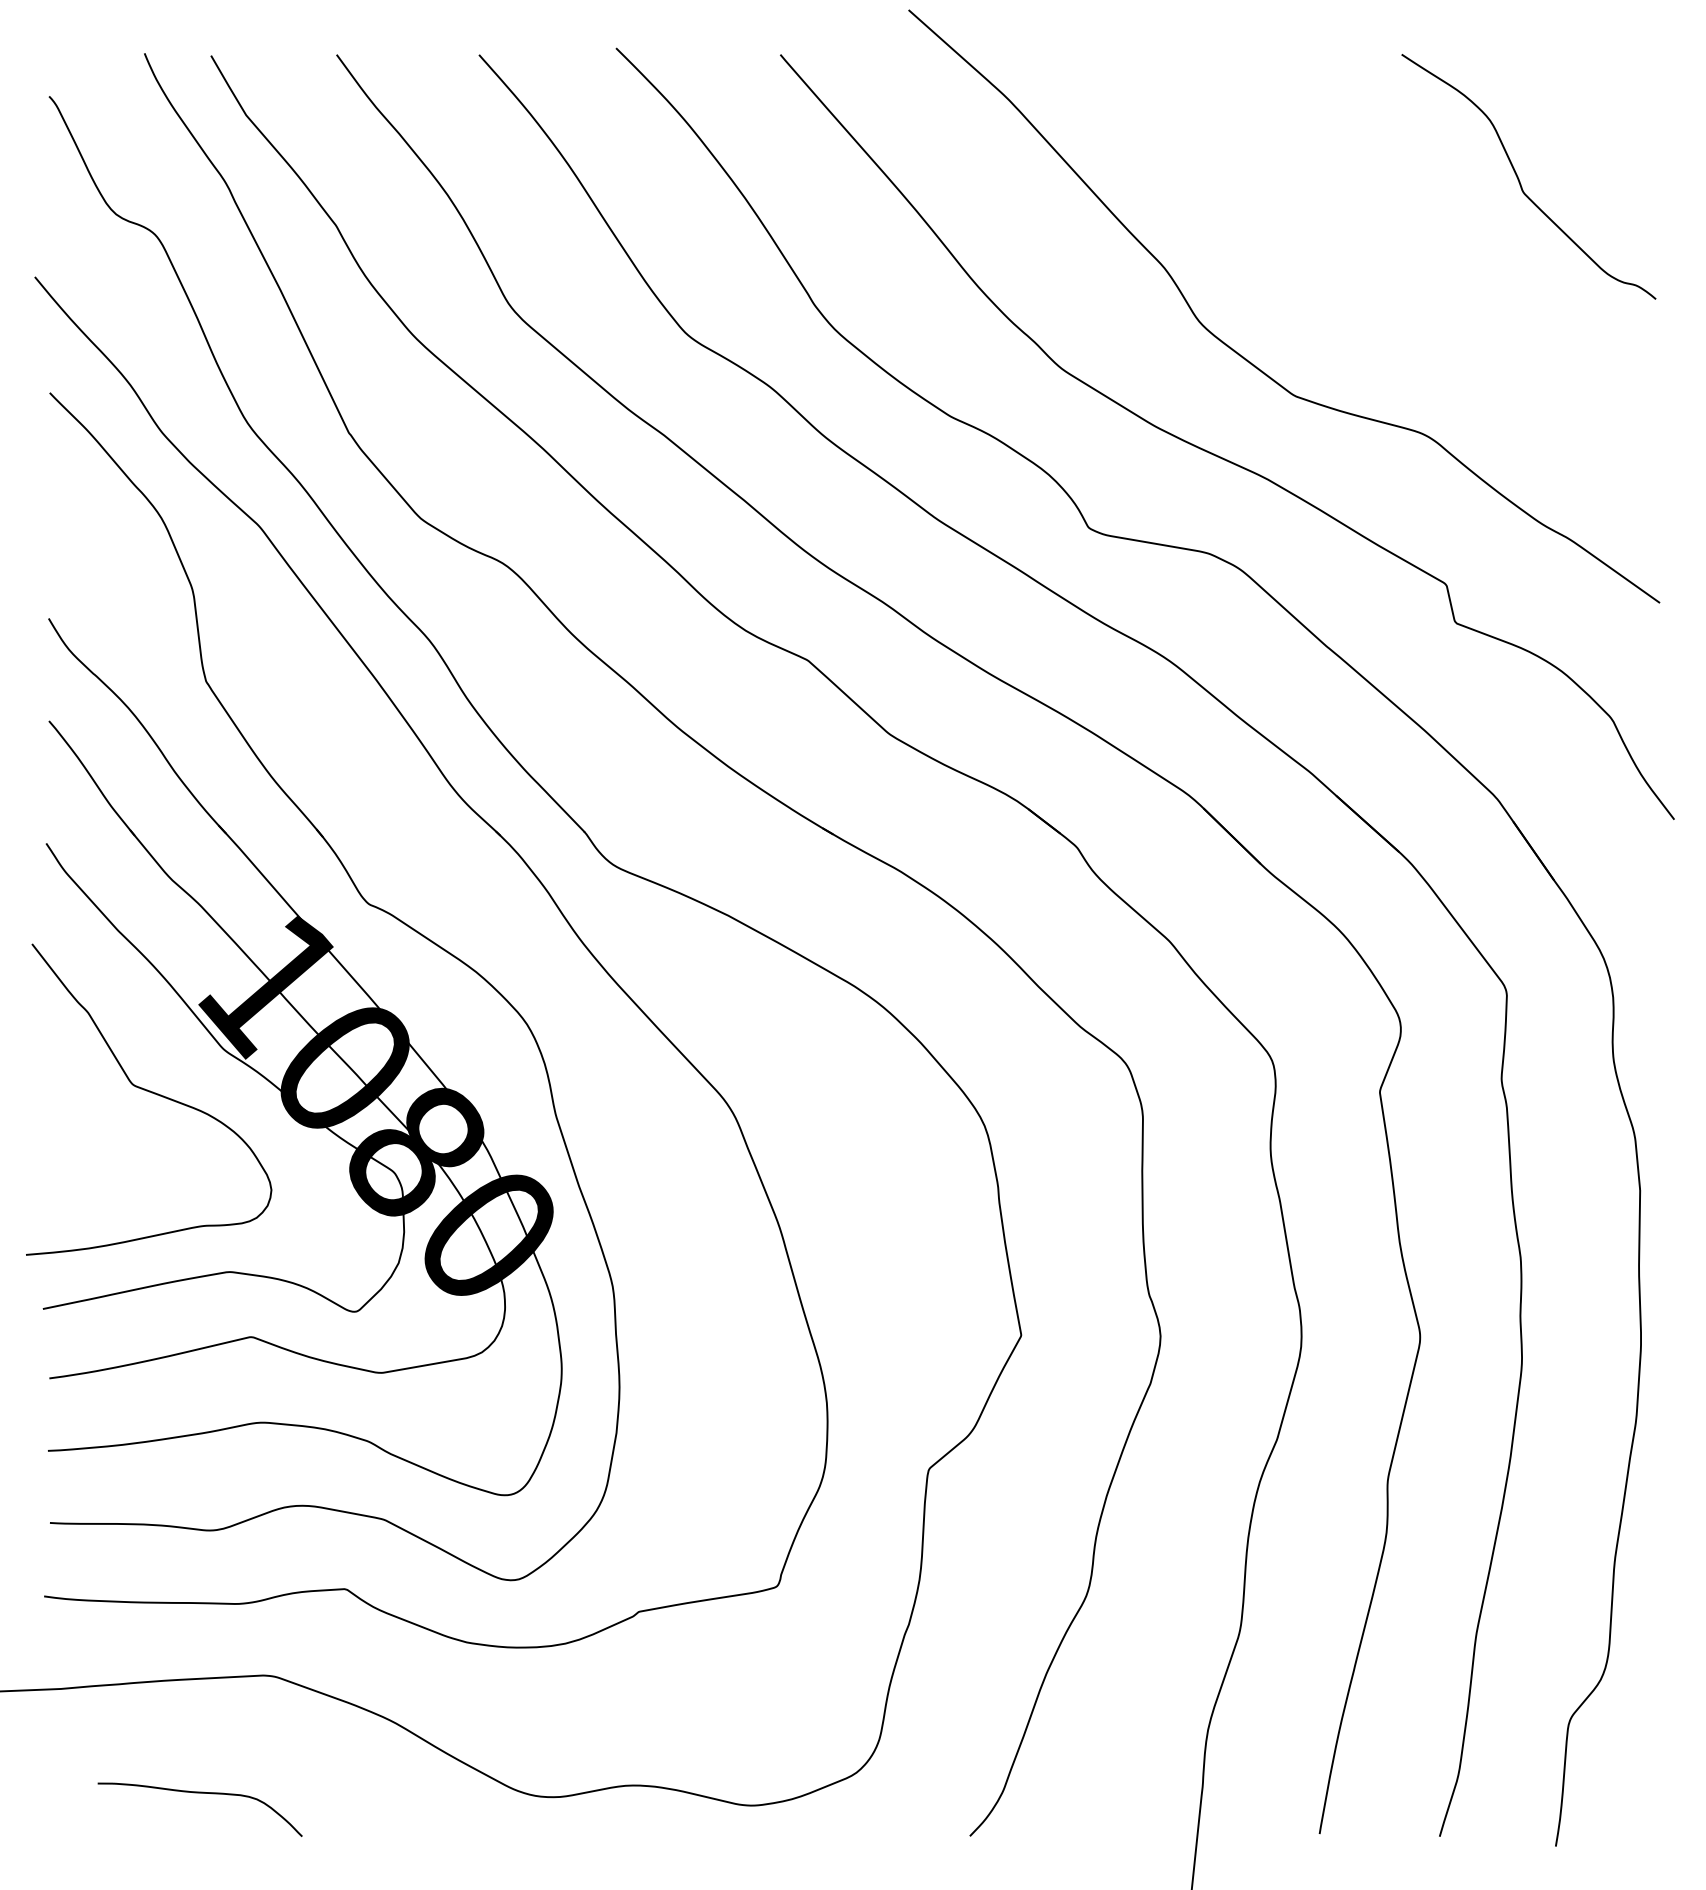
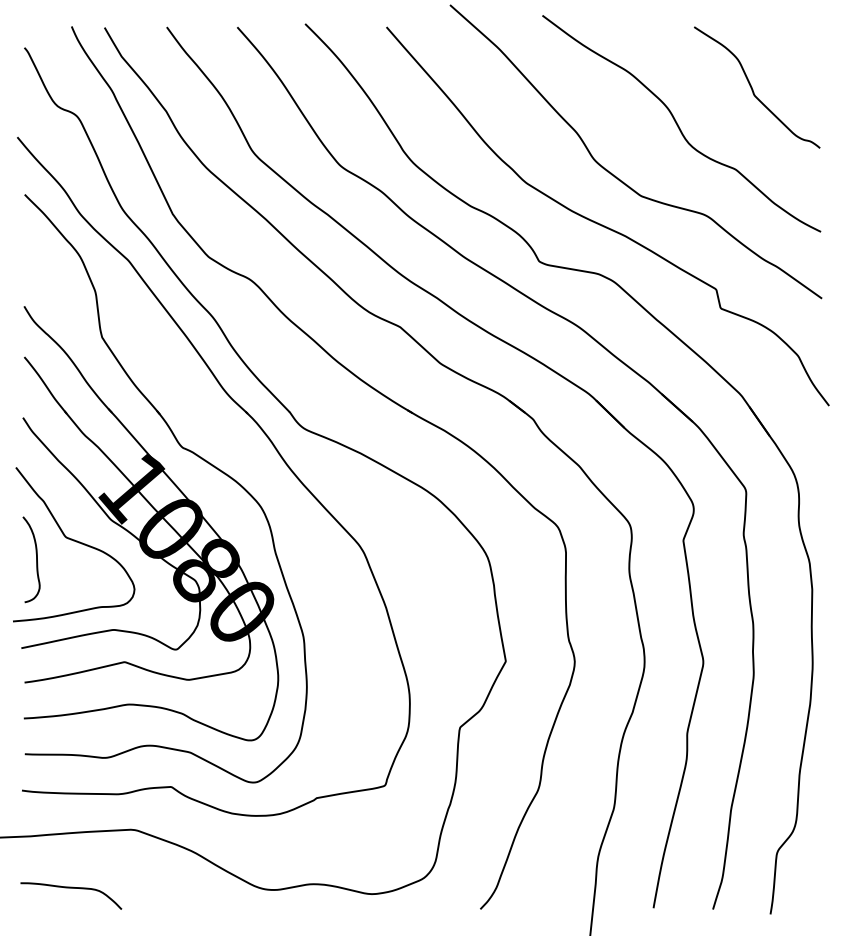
curve: (1369, 251) -> (678, 124), added
curve: (73, 1129) -> (36, 559), added
curve: (200, 1794) -> (71, 888), moved

